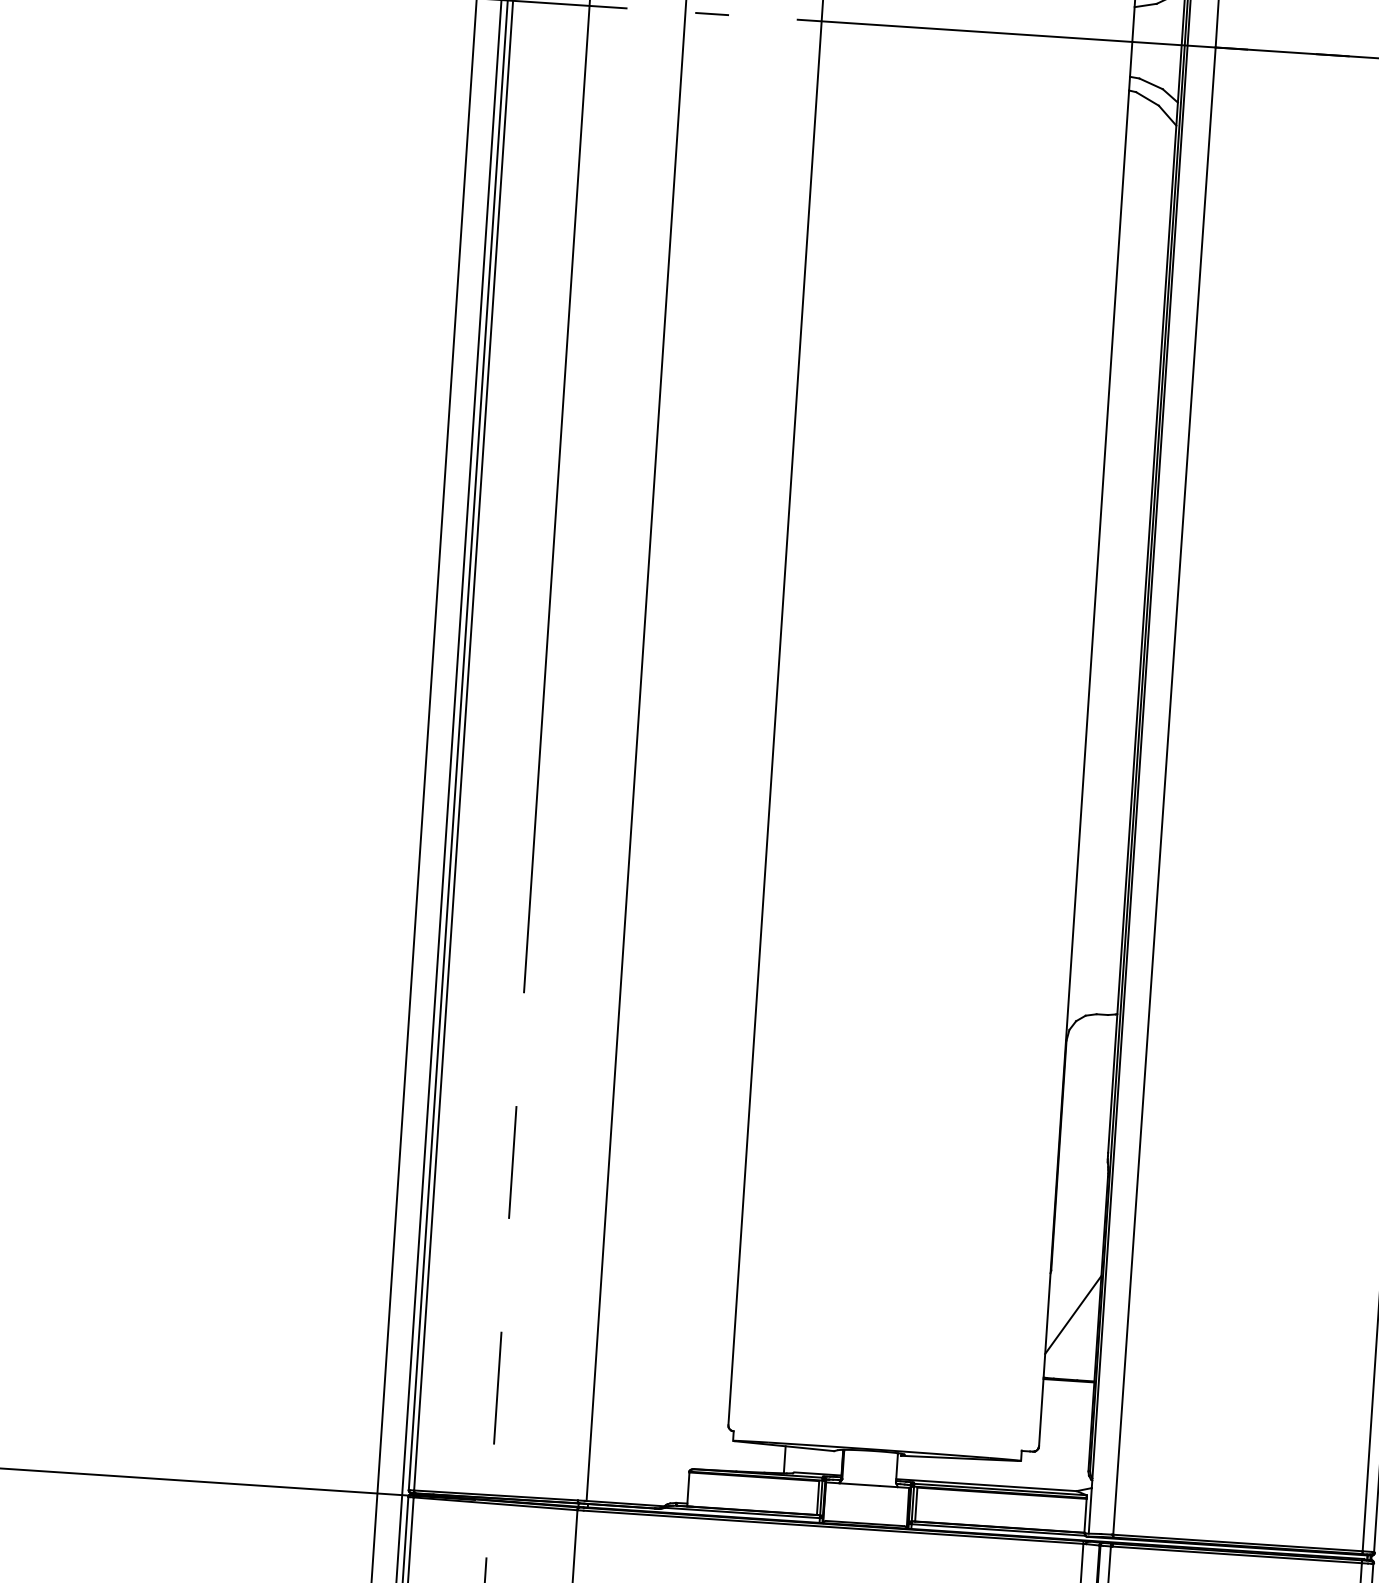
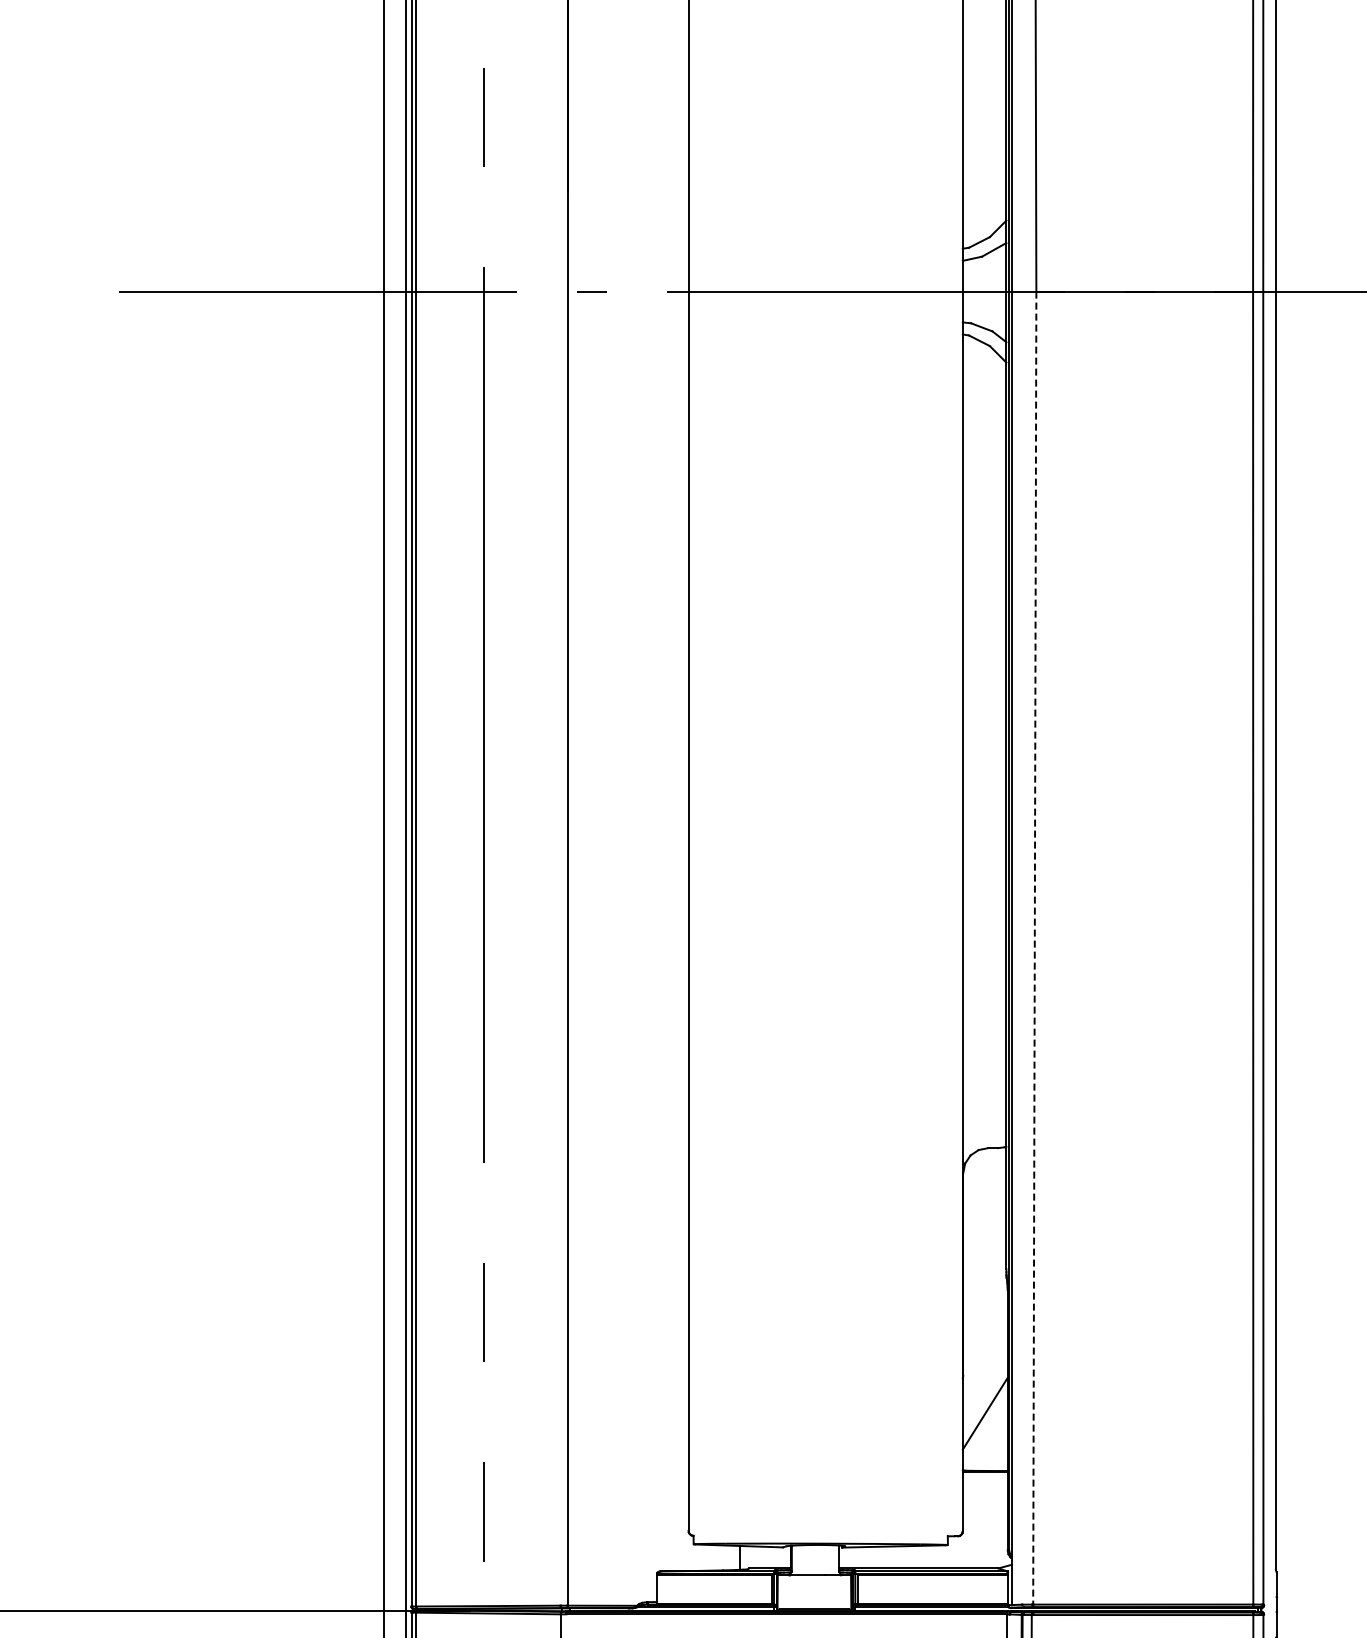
line: (1164, 791) -> (1034, 948), solid -> dashed

